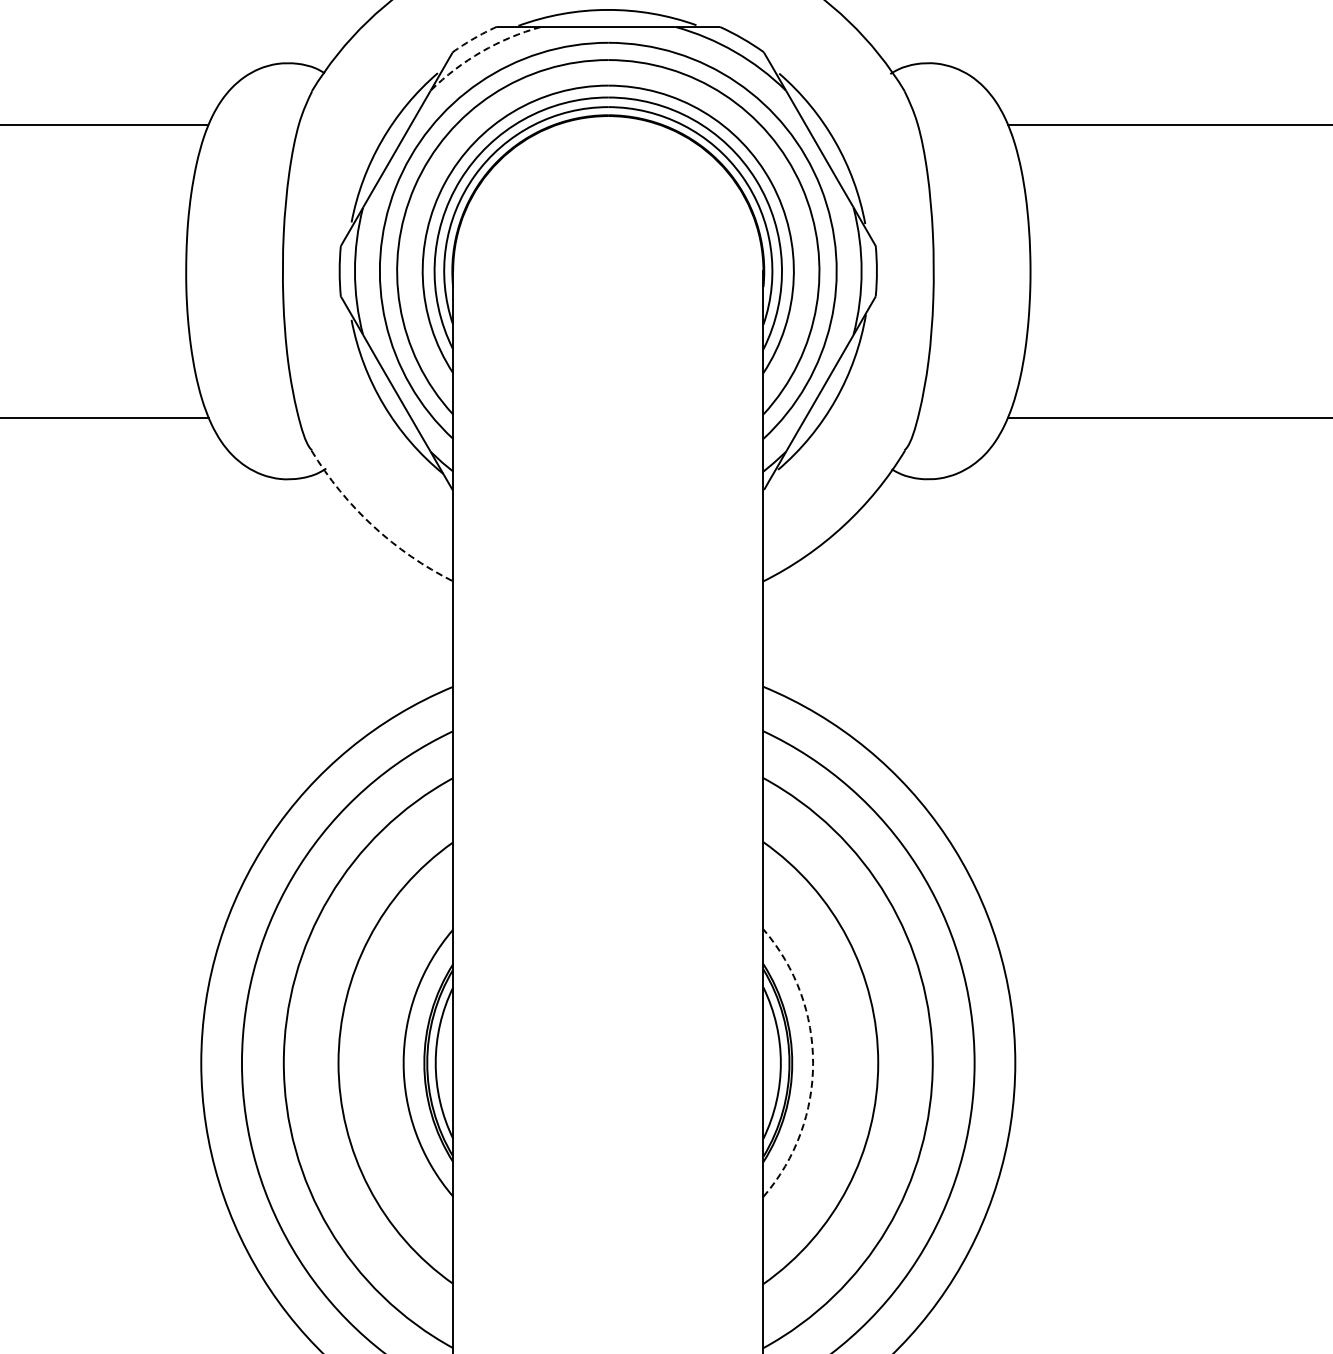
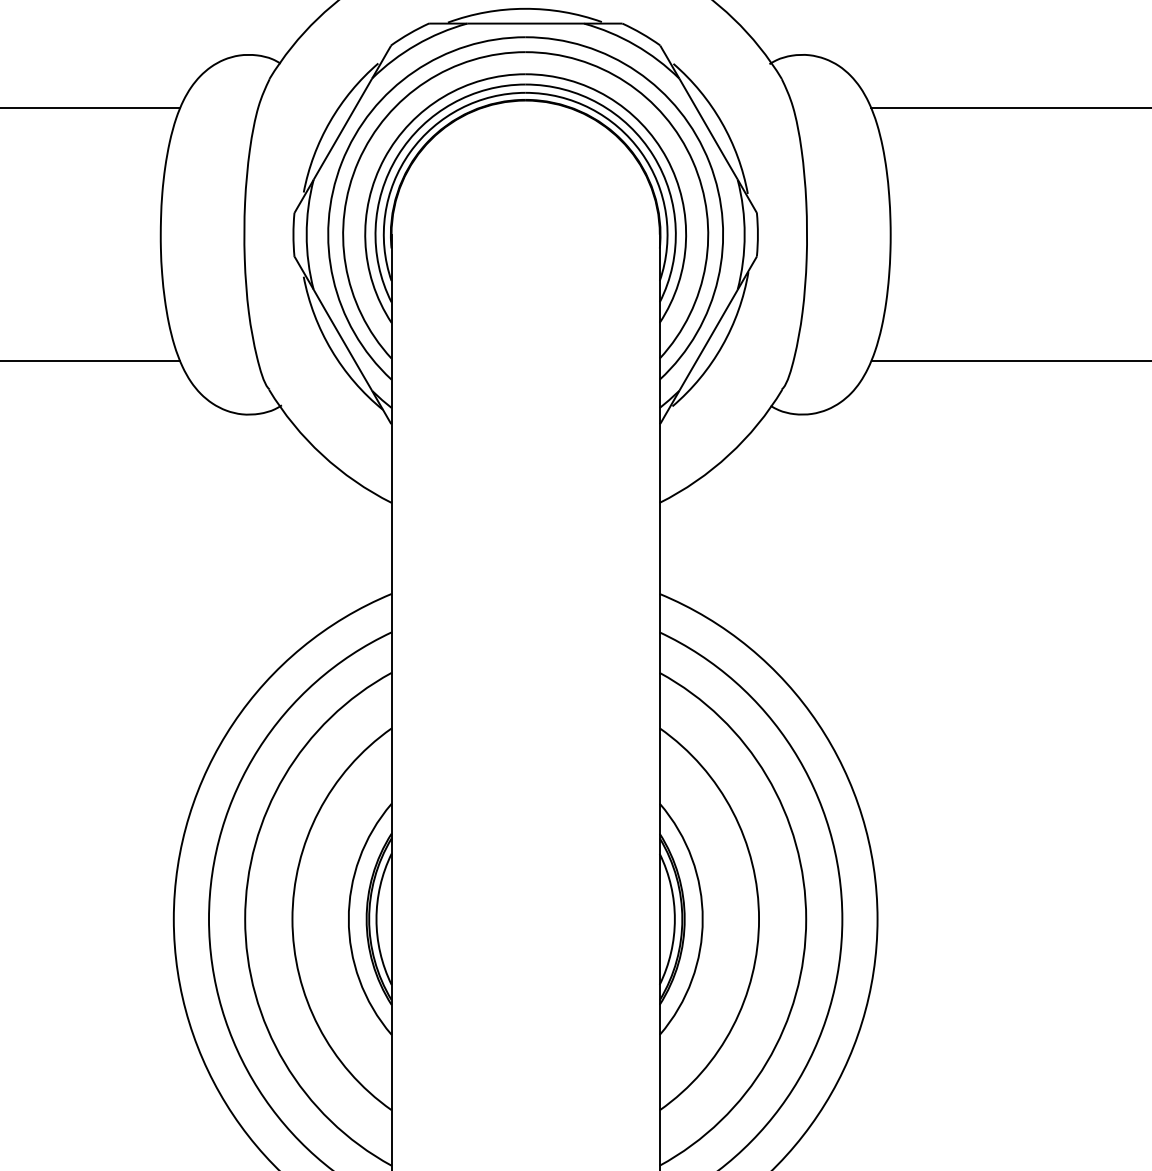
arc: (474, 38) -> (410, 33), dashed -> solid
arc: (481, 51) -> (416, 44), dashed -> solid
arc: (373, 526) -> (322, 455), dashed -> solid
arc: (813, 1063) -> (703, 919), dashed -> solid

